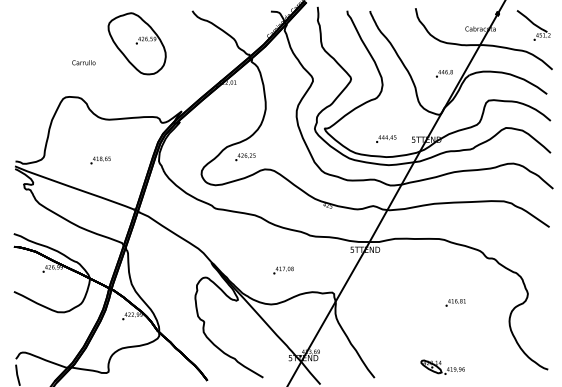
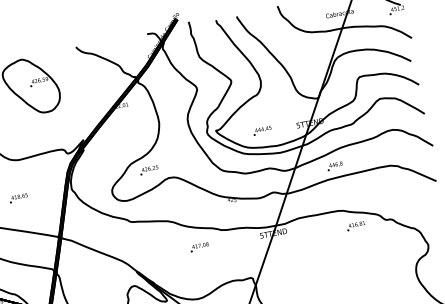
text: (444, 73) -> (335, 166), moved
text: (386, 138) -> (262, 130), moved
text: (283, 270) -> (199, 247), moved
text: (455, 302) -> (355, 225), moved

